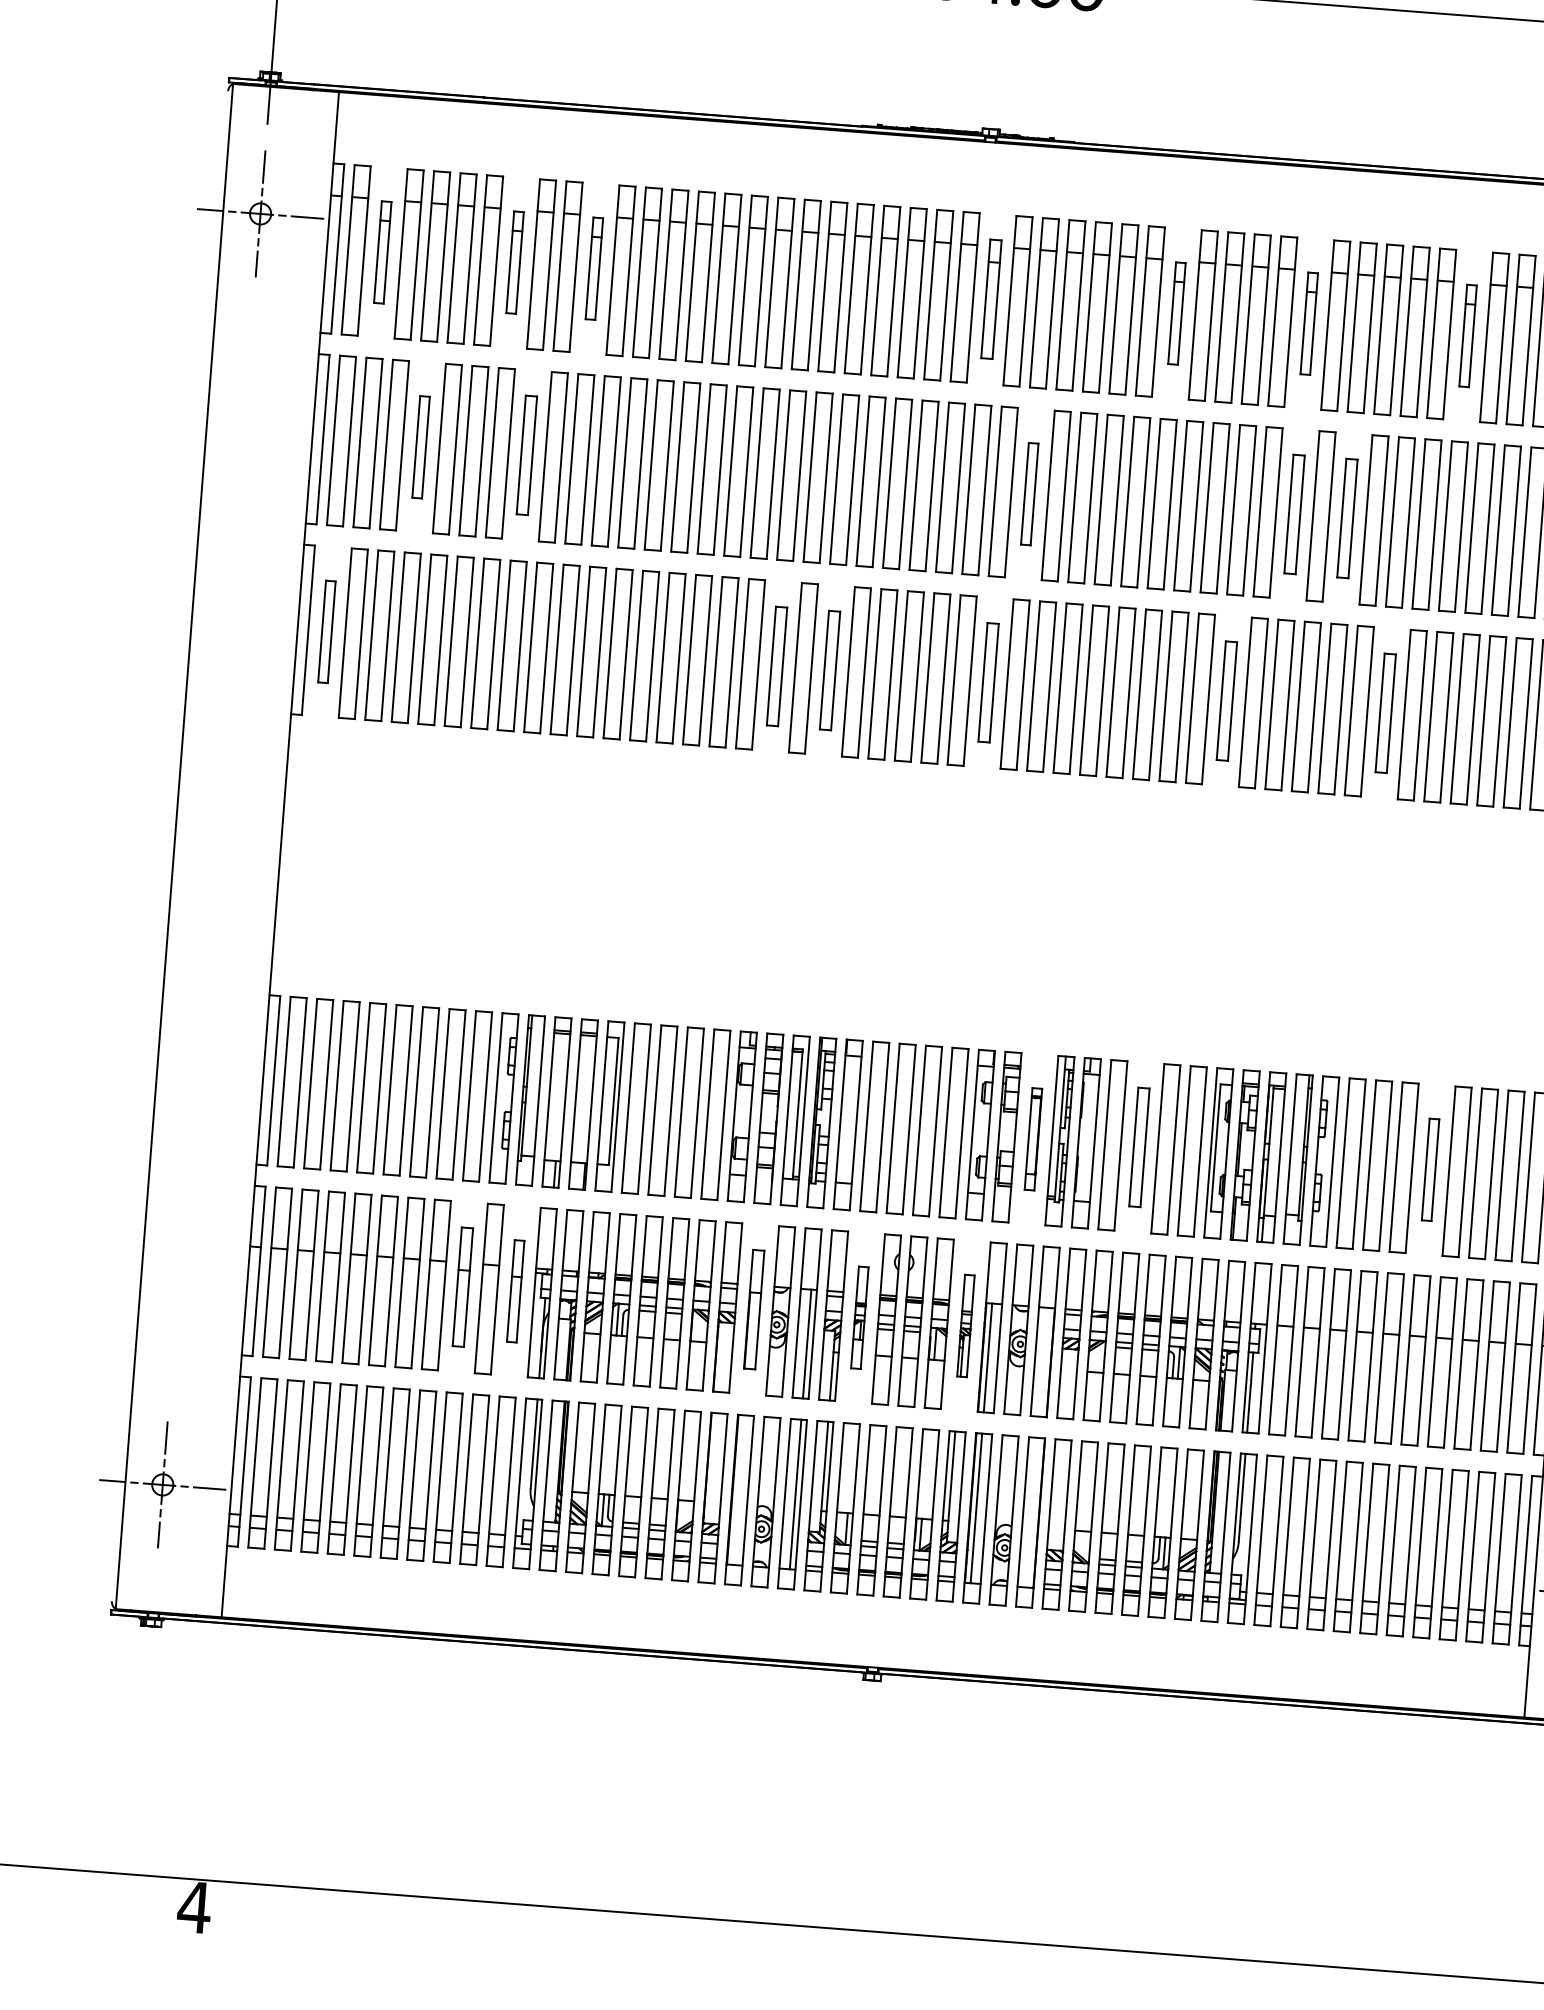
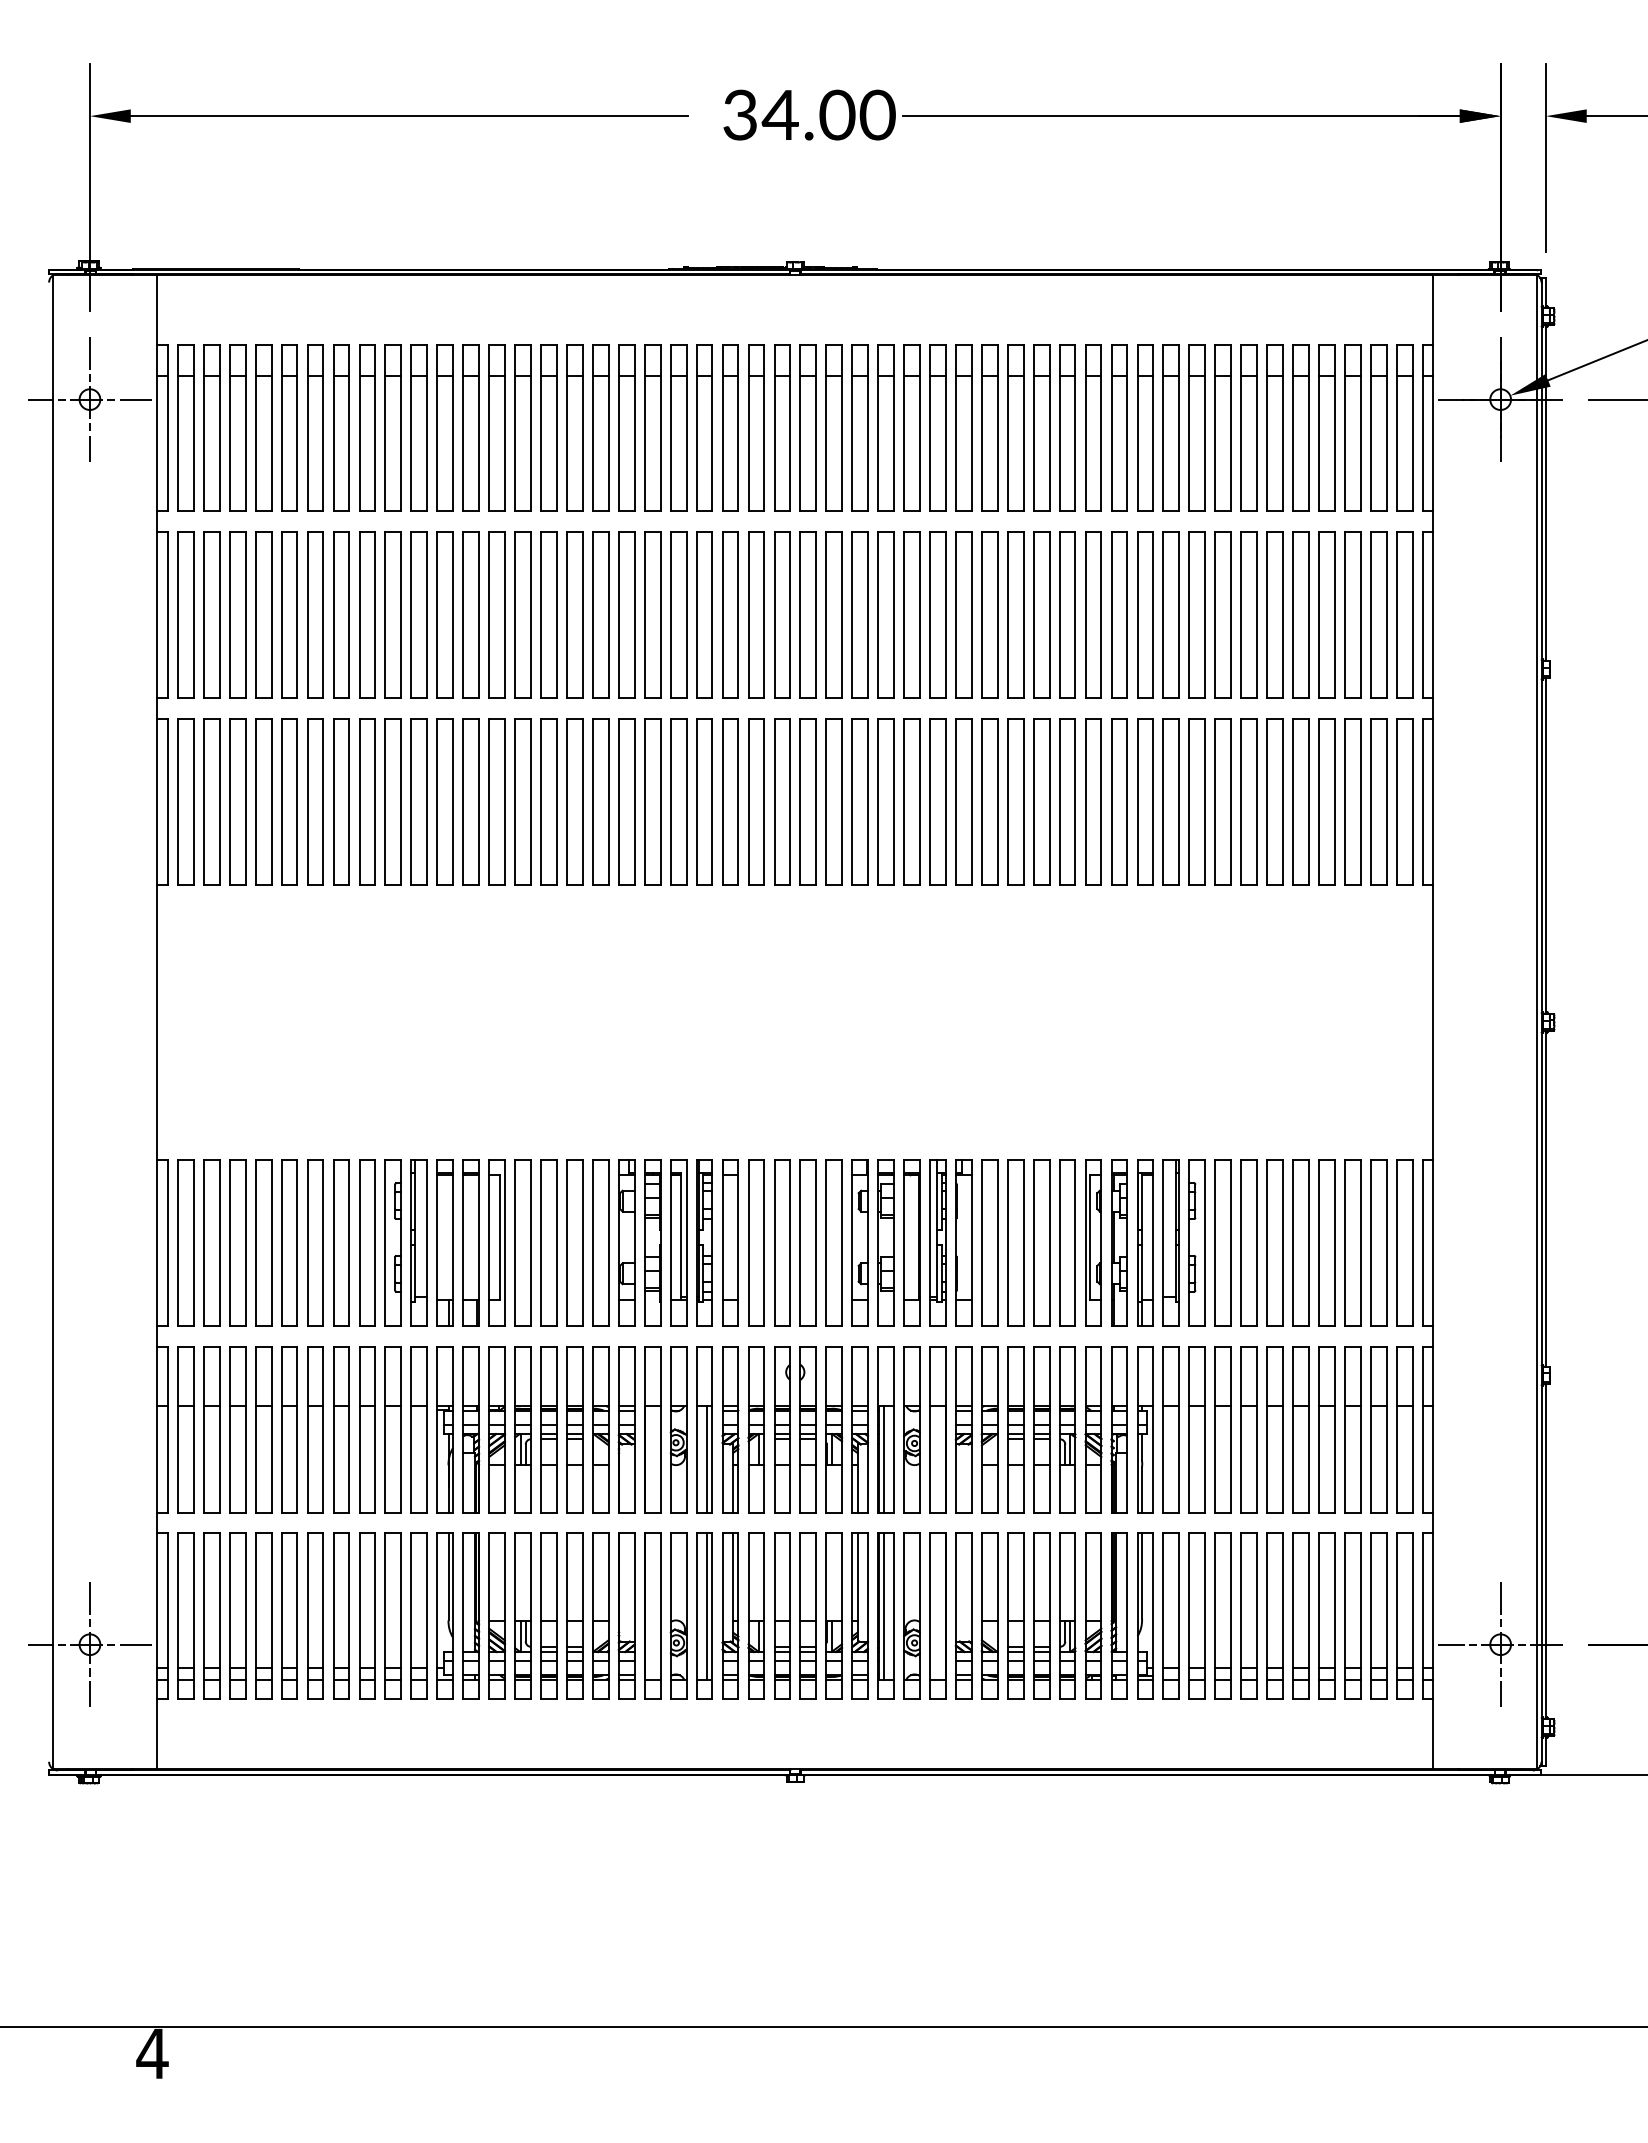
part: (382, 251) -> (211, 427), size x1.67
part: (515, 262) -> (341, 427), size x1.67
part: (593, 268) -> (418, 427), size x1.67
part: (990, 298) -> (807, 427), size x1.43
part: (1176, 313) -> (989, 427), size x1.67
part: (1309, 323) -> (1119, 427), size x1.67
part: (1467, 335) -> (1274, 427), size x1.67
part: (420, 446) -> (263, 614), size x1.67
part: (527, 455) -> (367, 614), size x1.43
part: (1029, 493) -> (859, 614), size x1.67
part: (1294, 514) -> (1119, 614), size x1.43
part: (1346, 518) -> (1170, 614), size x1.43
part: (326, 631) -> (185, 801), size x1.67
part: (776, 666) -> (626, 801), size x1.43
part: (829, 670) -> (678, 801), size x1.43
part: (988, 682) -> (833, 801), size x1.43
part: (1226, 700) -> (1067, 801), size x1.43
part: (1385, 713) -> (1222, 801), size x1.43
part: (1032, 1138) -> (911, 1242), size x1.67
part: (1139, 1147) -> (1015, 1242), size x1.43
part: (1430, 1169) -> (1300, 1242), size x1.67
part: (463, 1287) -> (367, 1429), size x1.43
part: (515, 1291) -> (418, 1429), size x1.67
part: (753, 1309) -> (652, 1429), size x1.43
part: (859, 1317) -> (755, 1429), size x1.67
part: (966, 1325) -> (860, 1429), size x1.67

